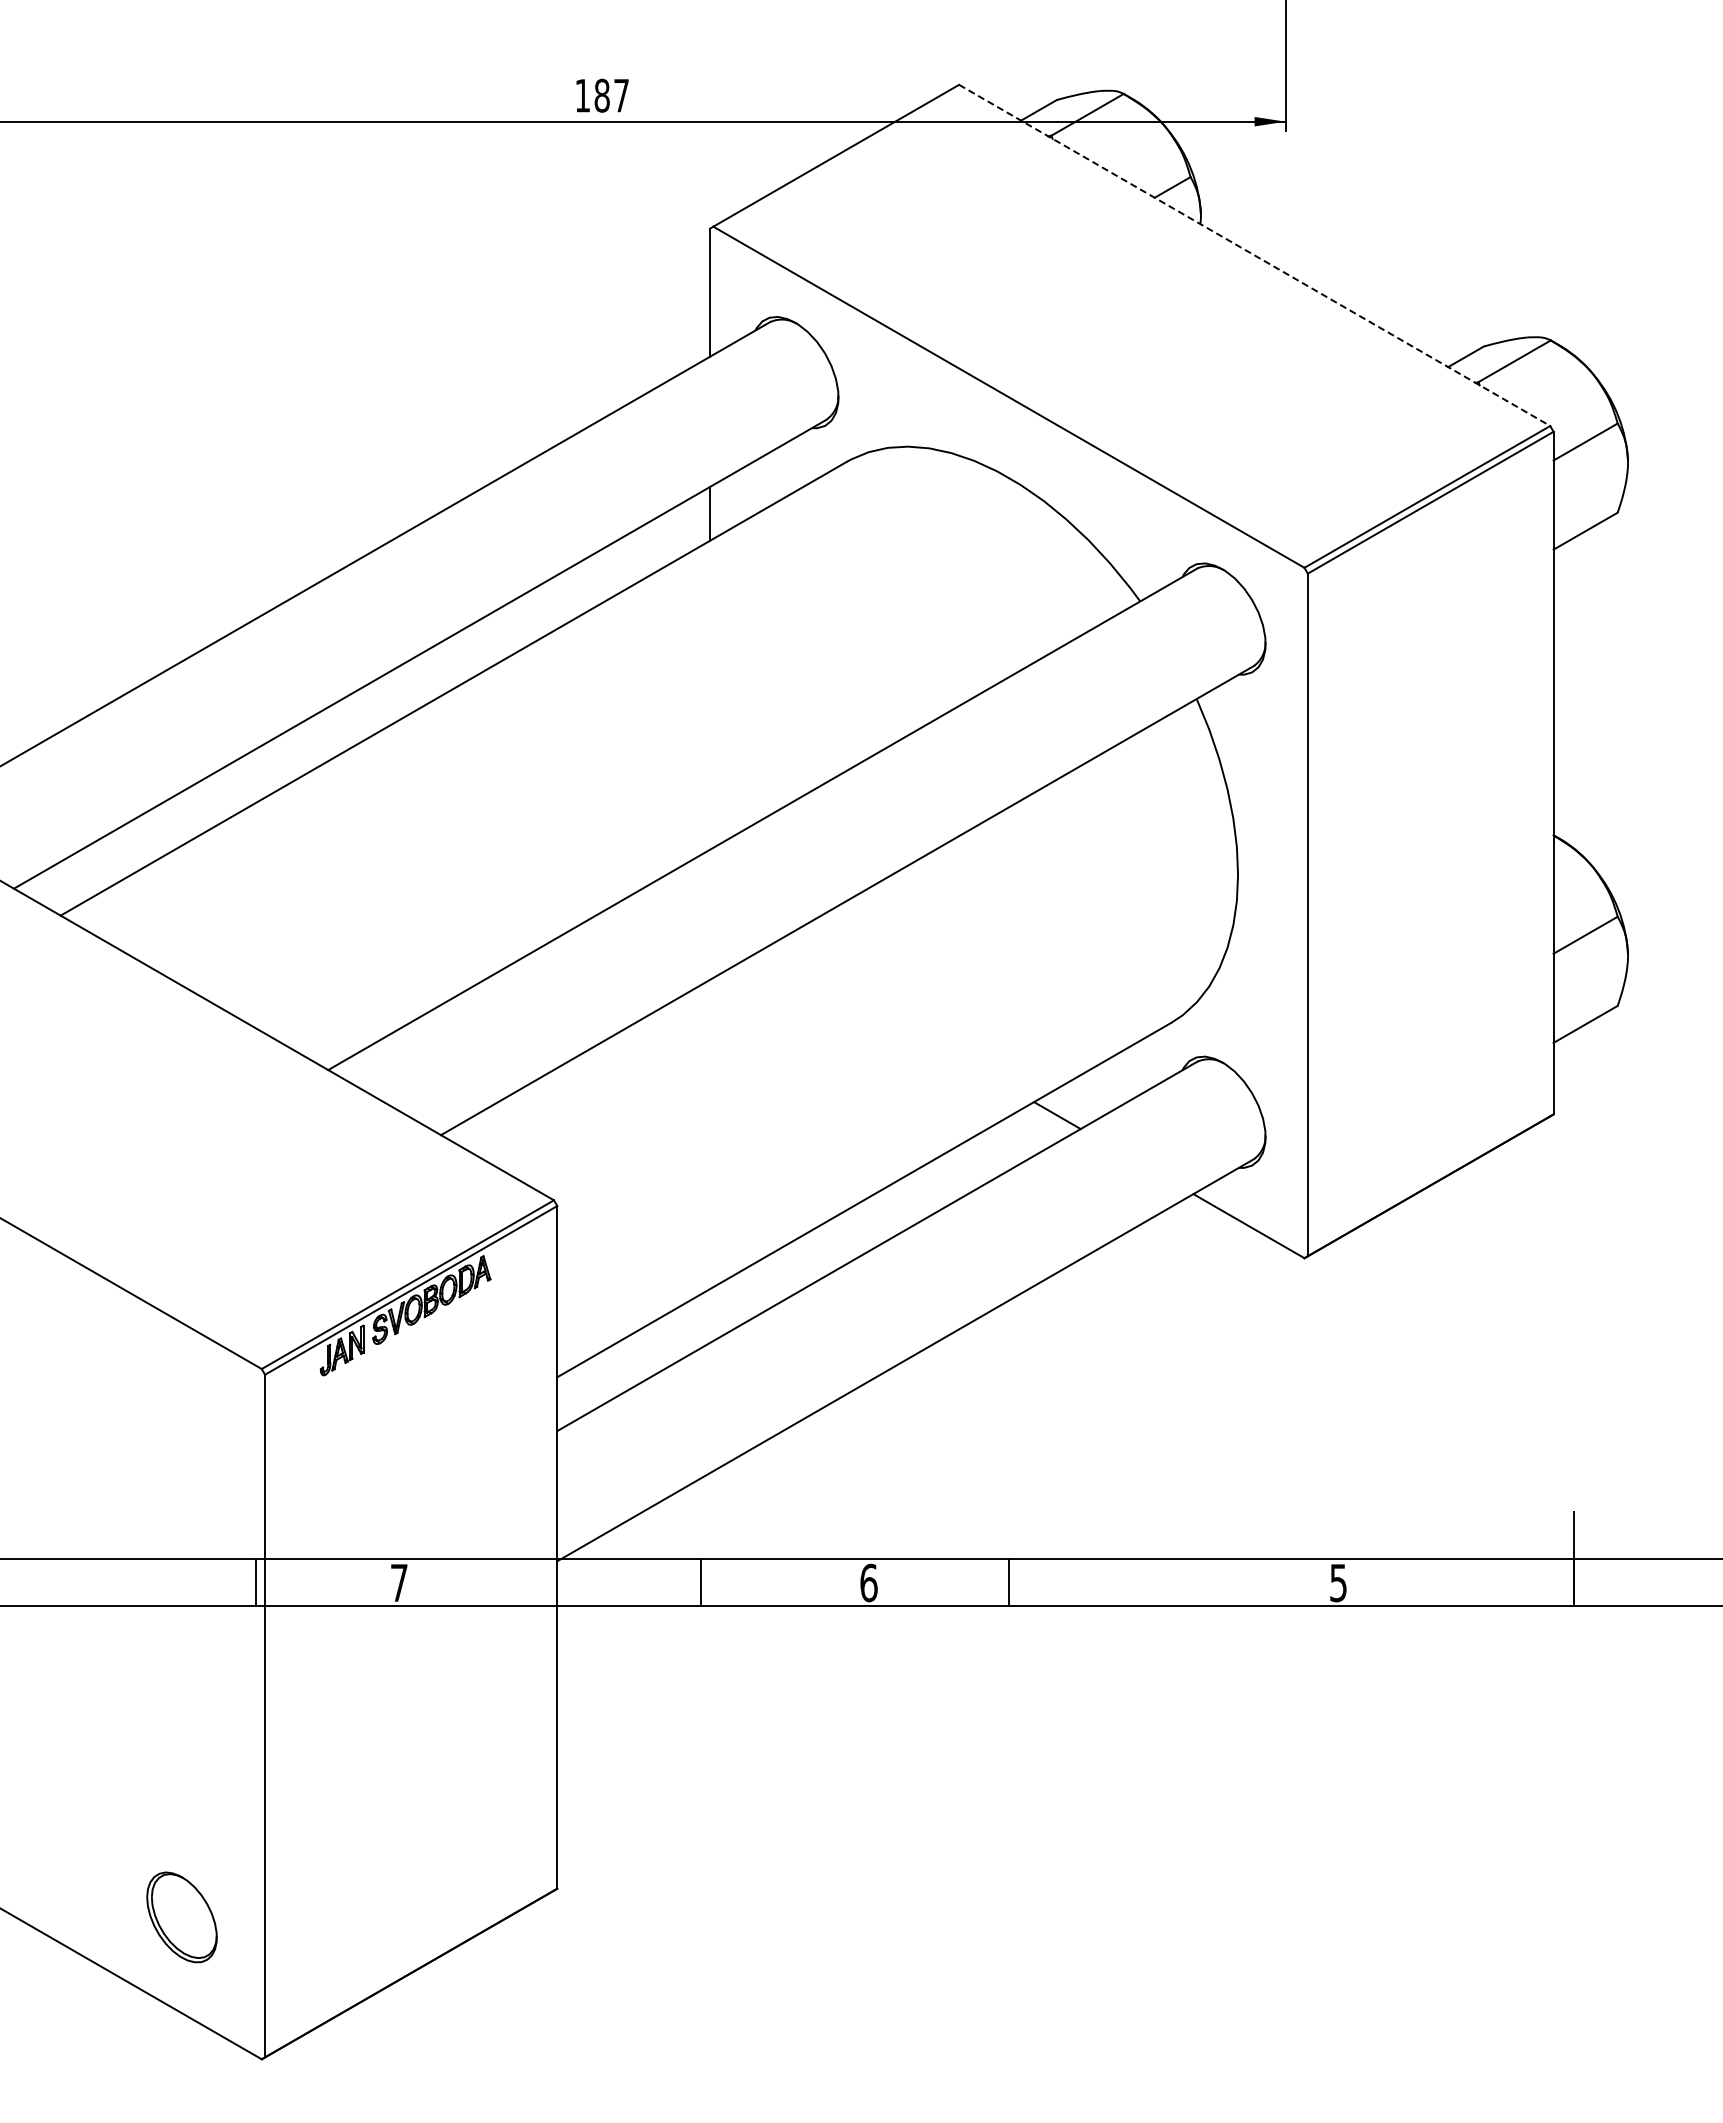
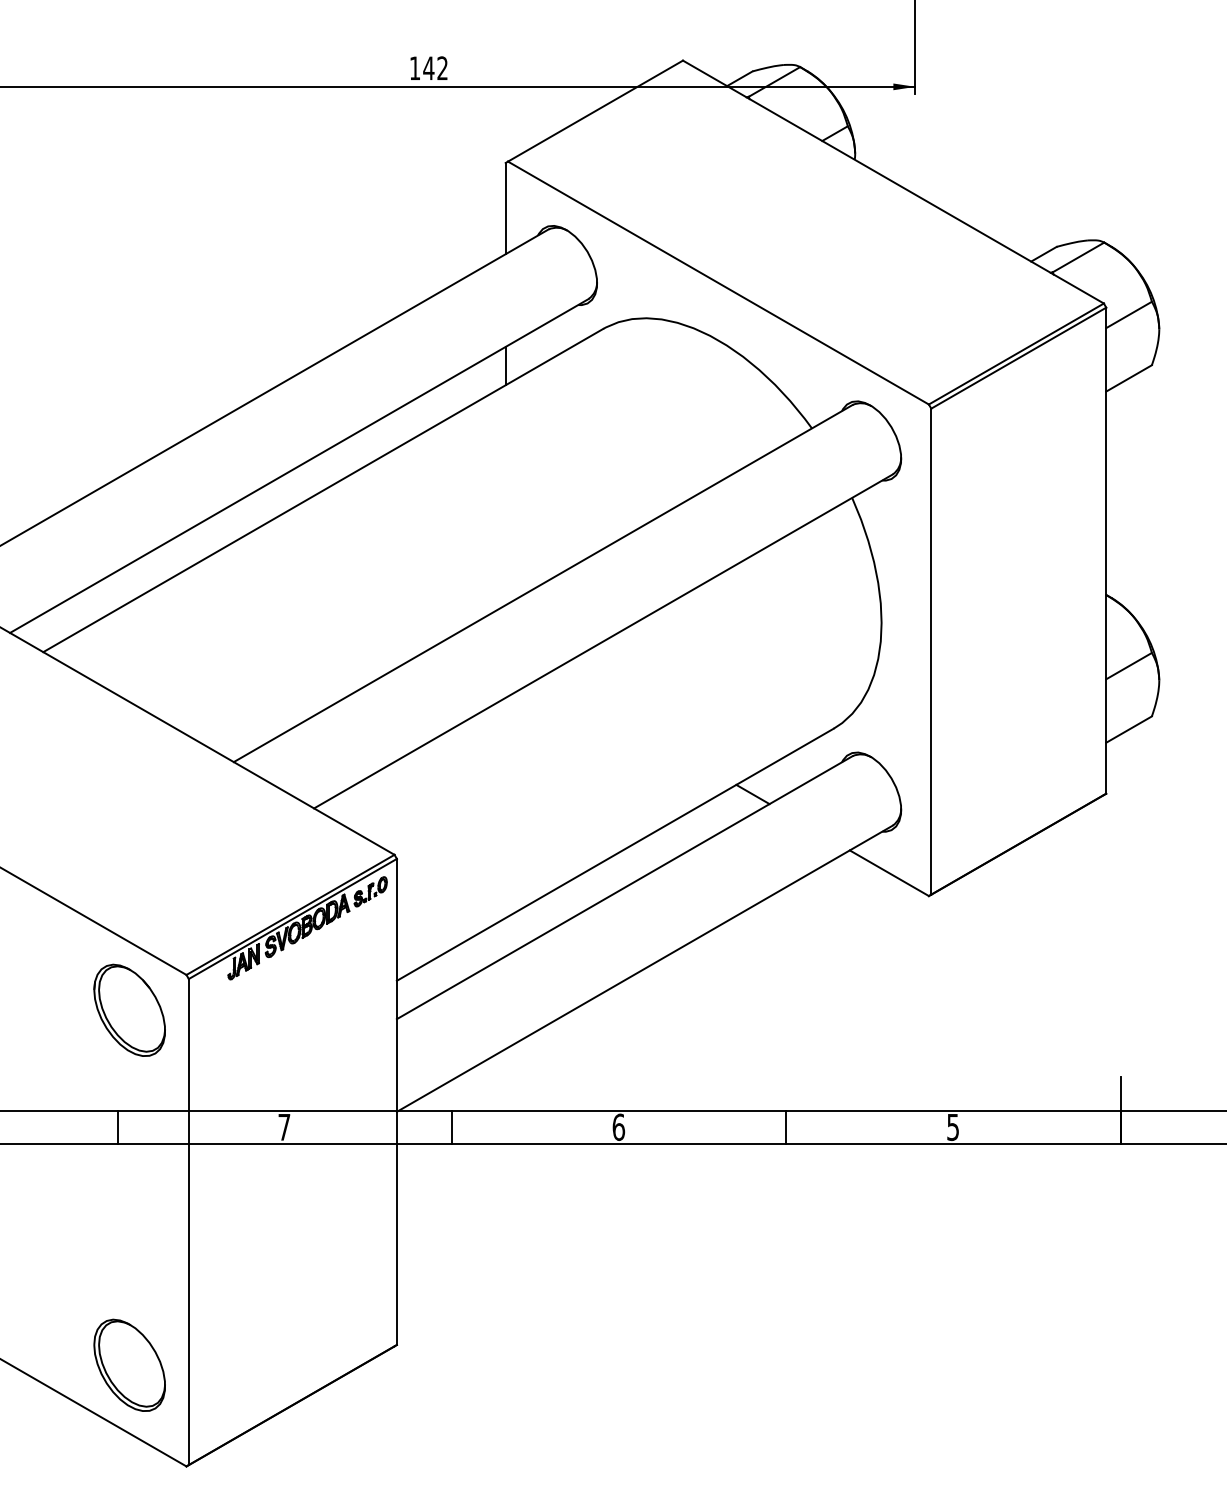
text: (611, 95) -> (435, 68), 187 -> 142
line: (1255, 255) -> (894, 182), dashed -> solid
part: (520, 1251) -> (370, 891), added
part: (181, 1418) -> (129, 1010), added
line: (255, 1582) -> (117, 1126), moved
line: (700, 1582) -> (451, 1126), moved
line: (1009, 1582) -> (786, 1126), moved
part: (181, 1917) -> (129, 1365), size x1.43

